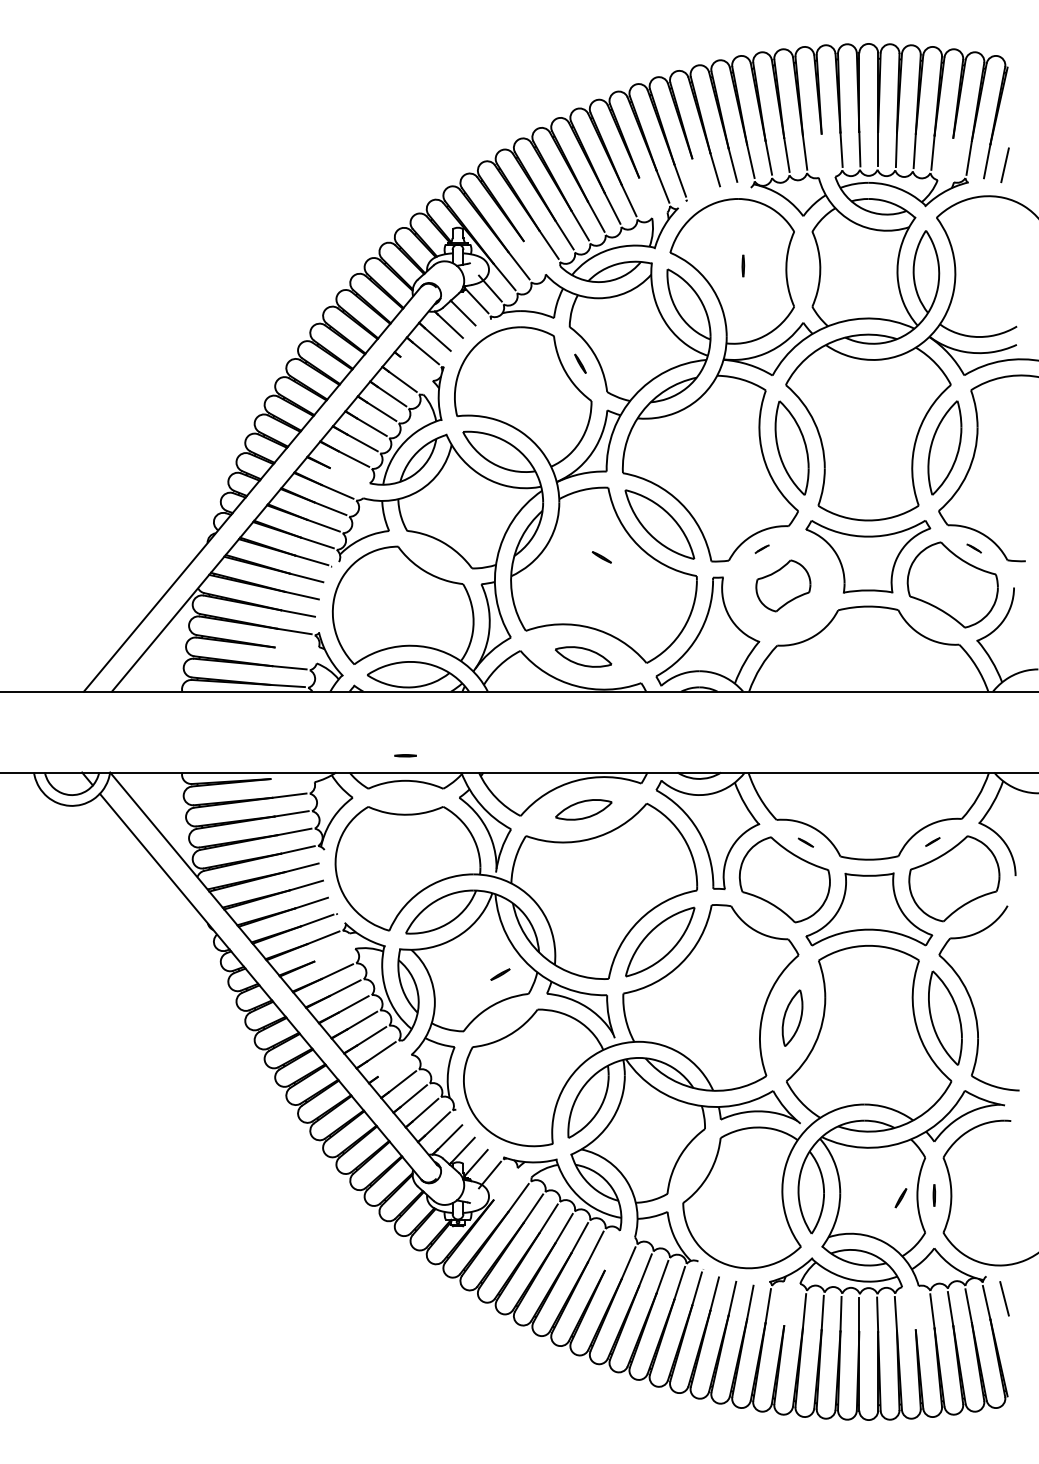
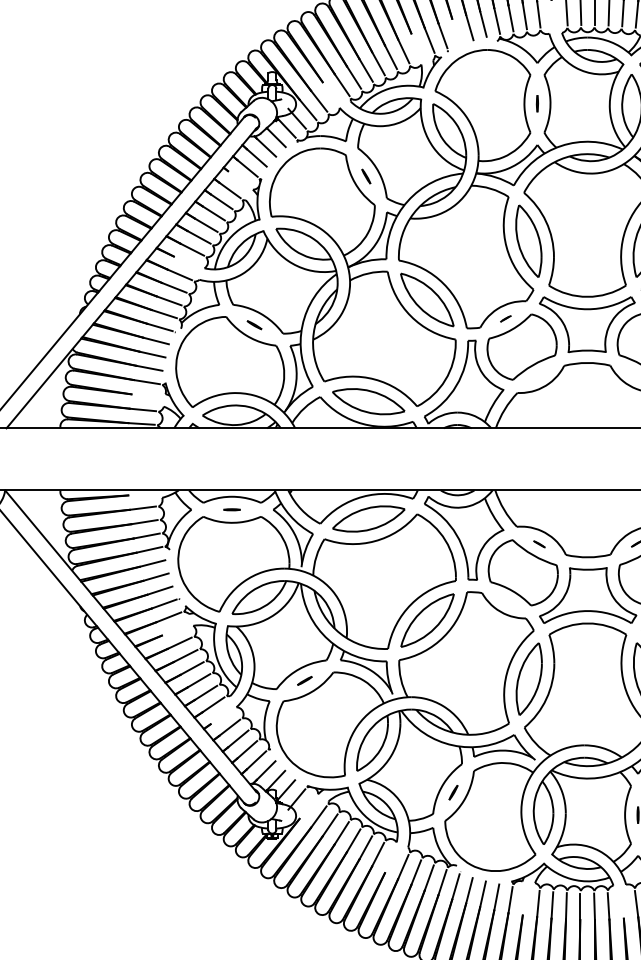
line: (743, 265) -> (537, 103), moved
line: (601, 557) -> (254, 325), moved
part: (783, 585) -> (522, 346), size x1.67
part: (583, 656) -> (368, 401), size x1.67
line: (405, 755) -> (231, 509), moved
part: (583, 809) -> (368, 518), size x1.67
line: (500, 974) -> (304, 680), moved
part: (792, 1017) -> (529, 678), size x1.67
line: (900, 1198) -> (453, 792), moved

